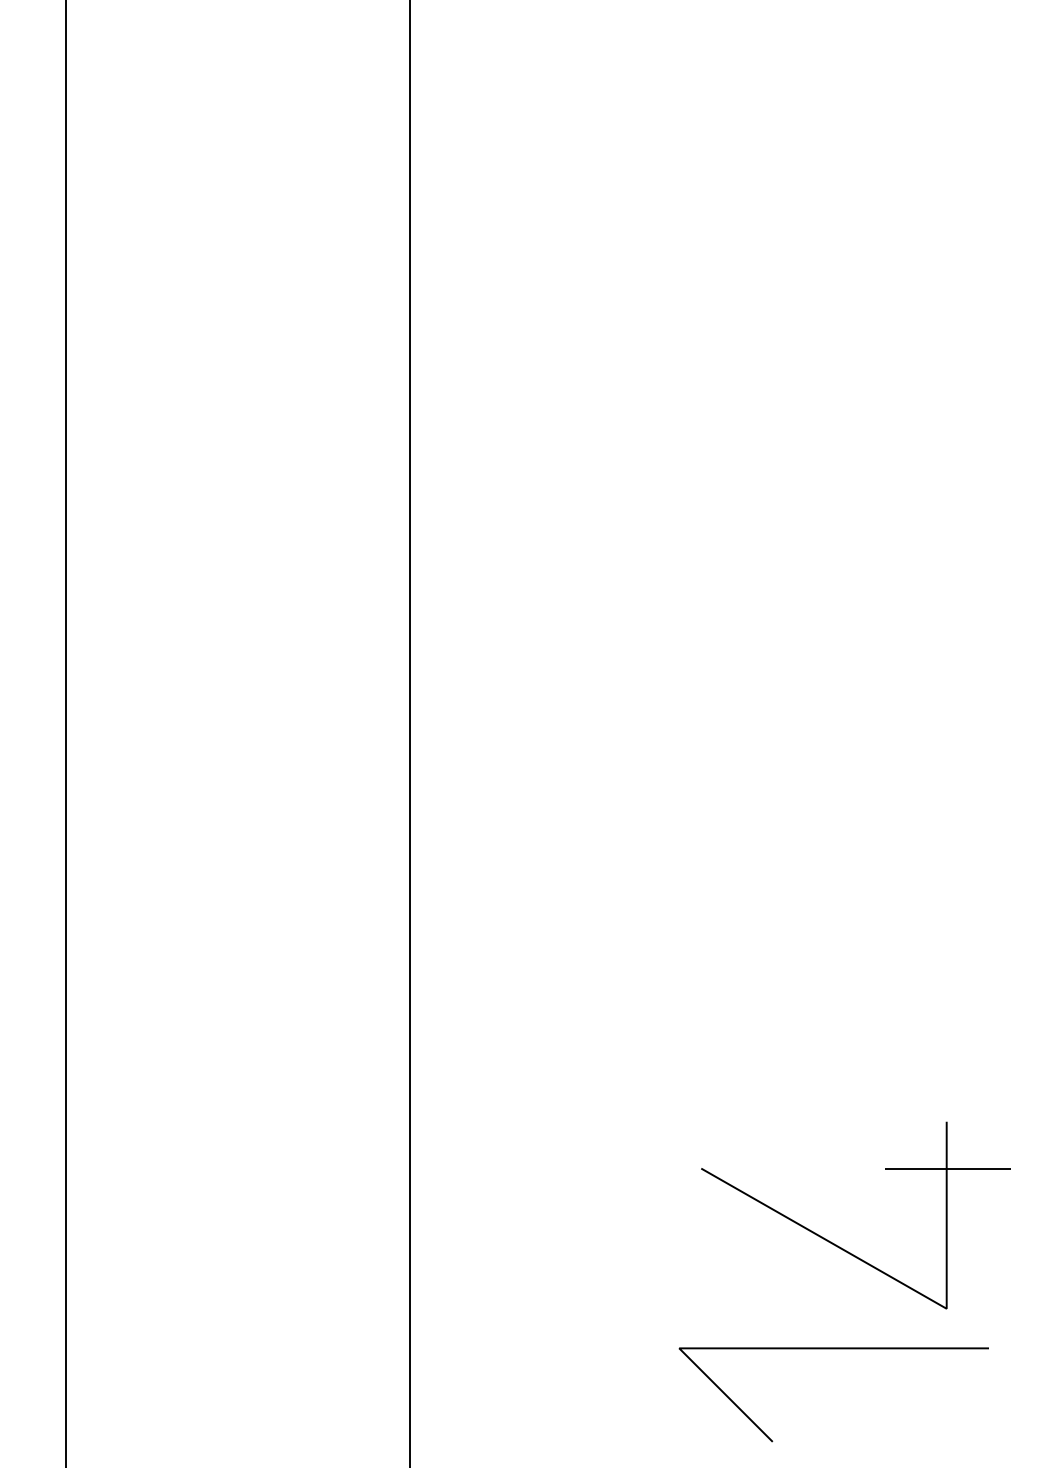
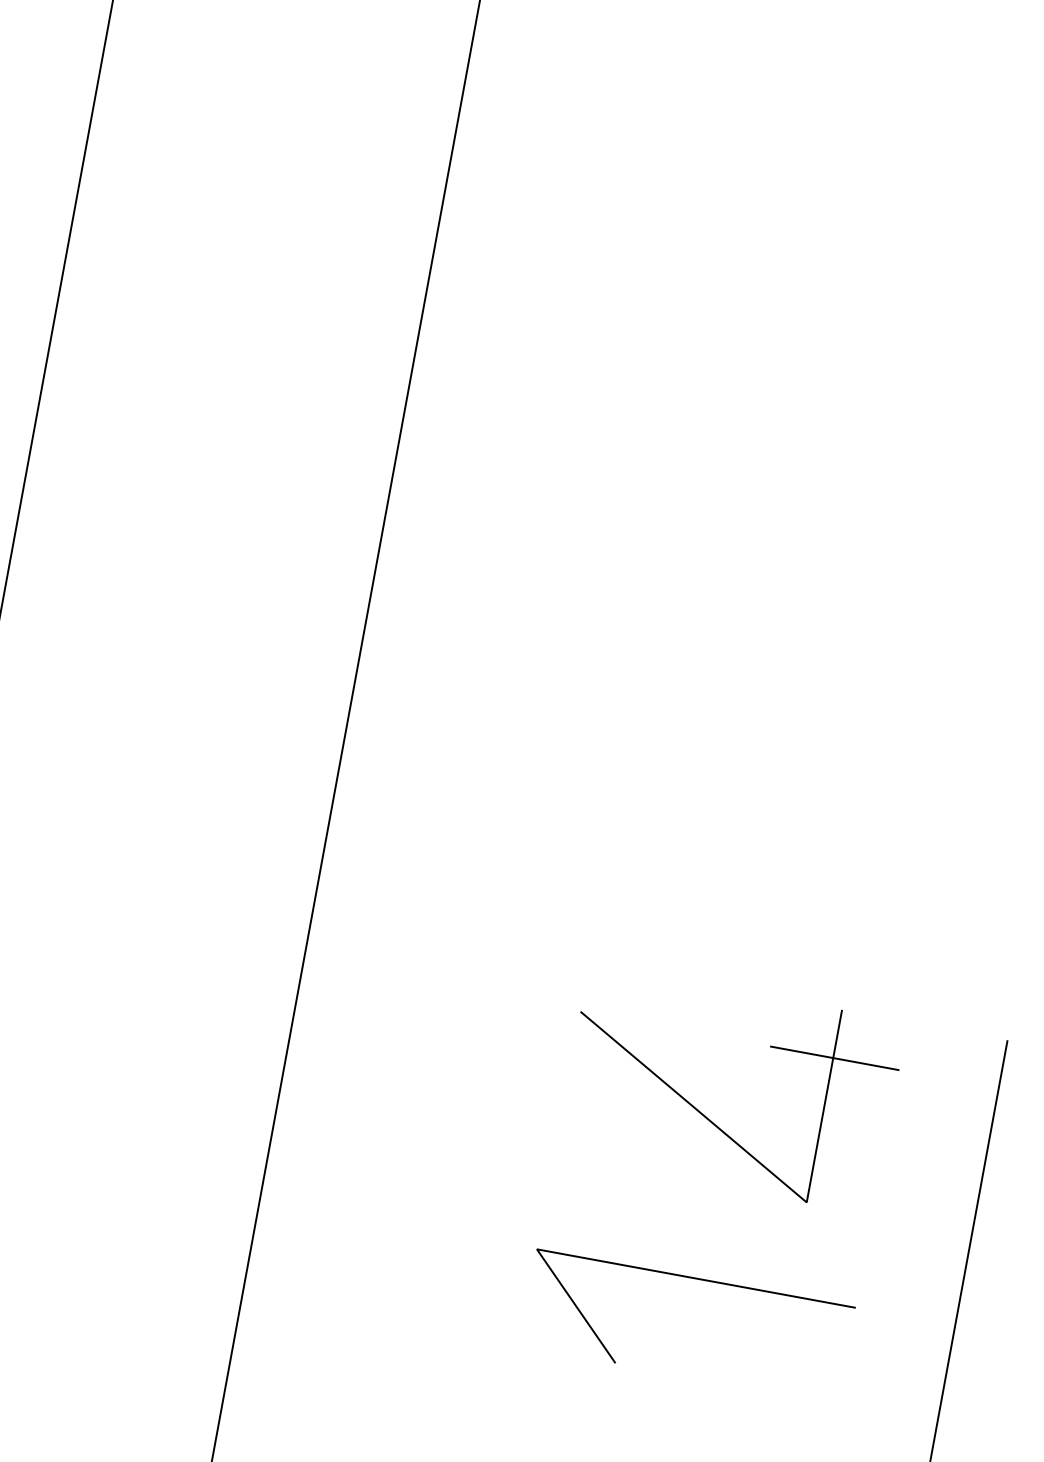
part: (838, 1245) -> (707, 1116), moved

